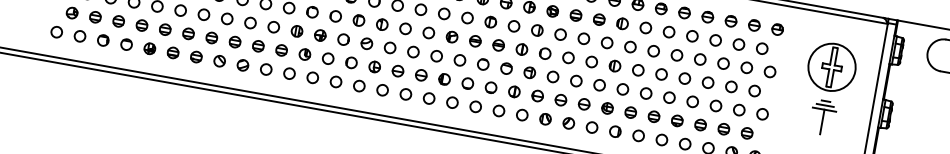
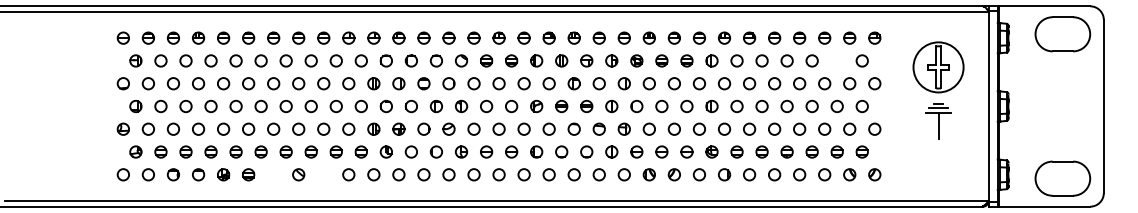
circle: (738, 44) -> (836, 60), removed
part: (196, 56) -> (273, 174), removed
part: (242, 65) -> (323, 174), removed

